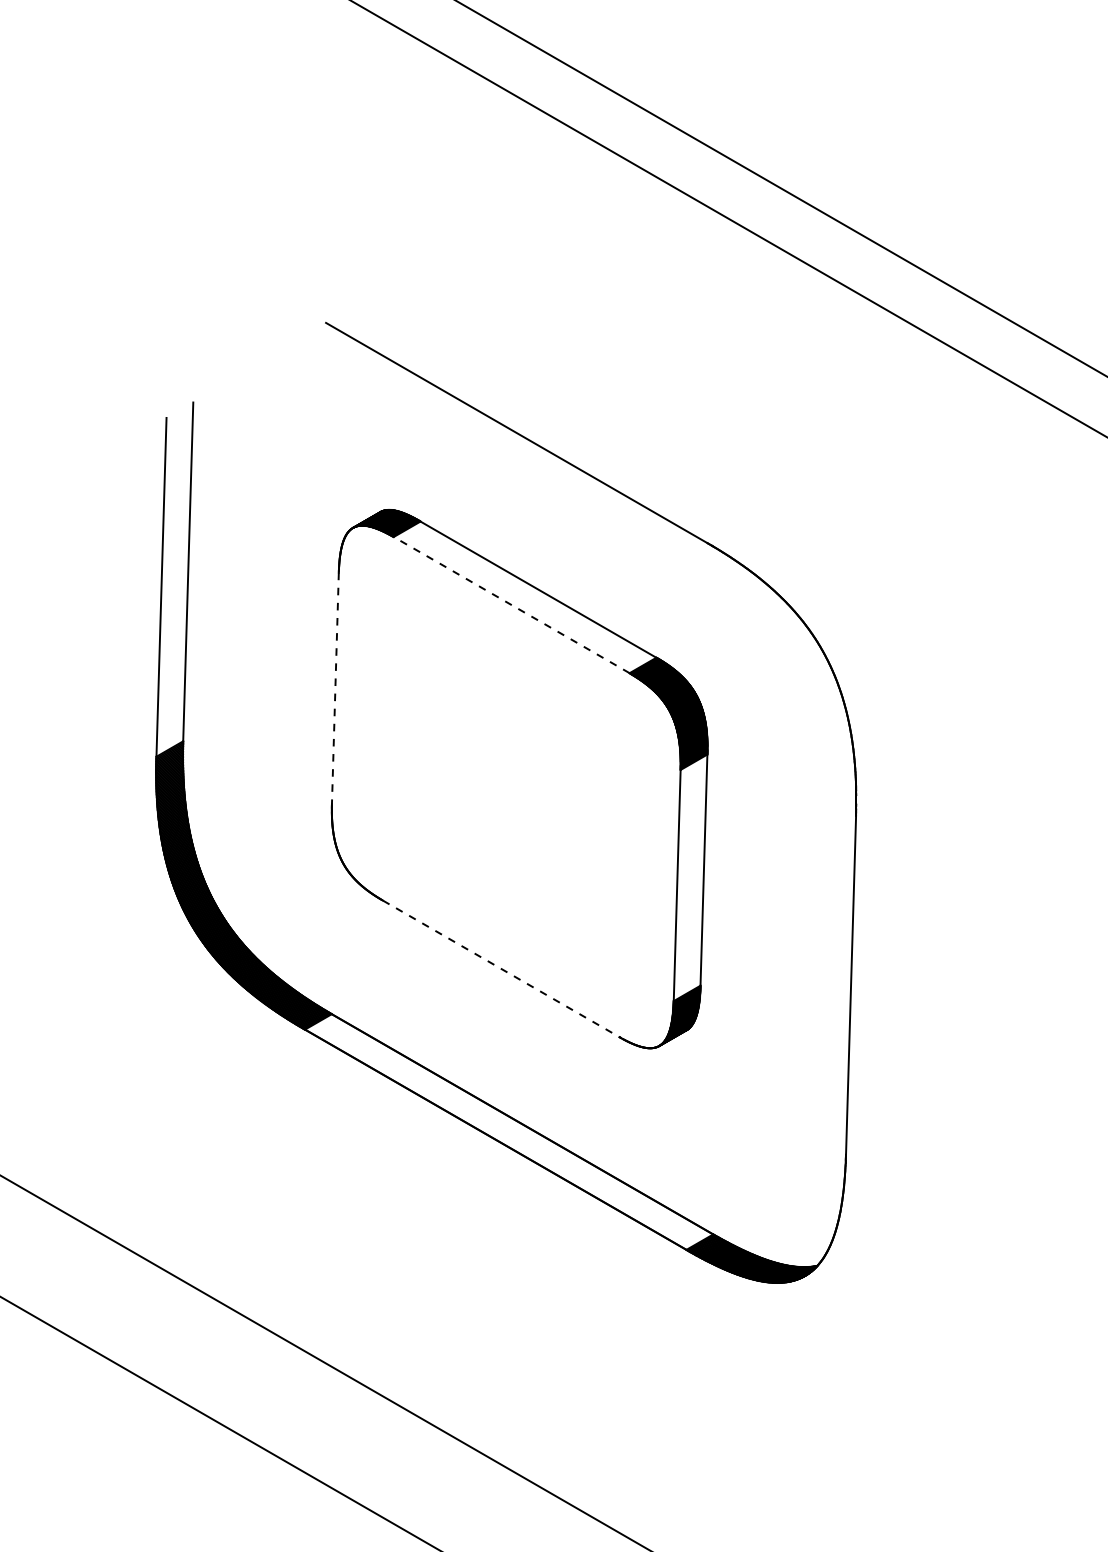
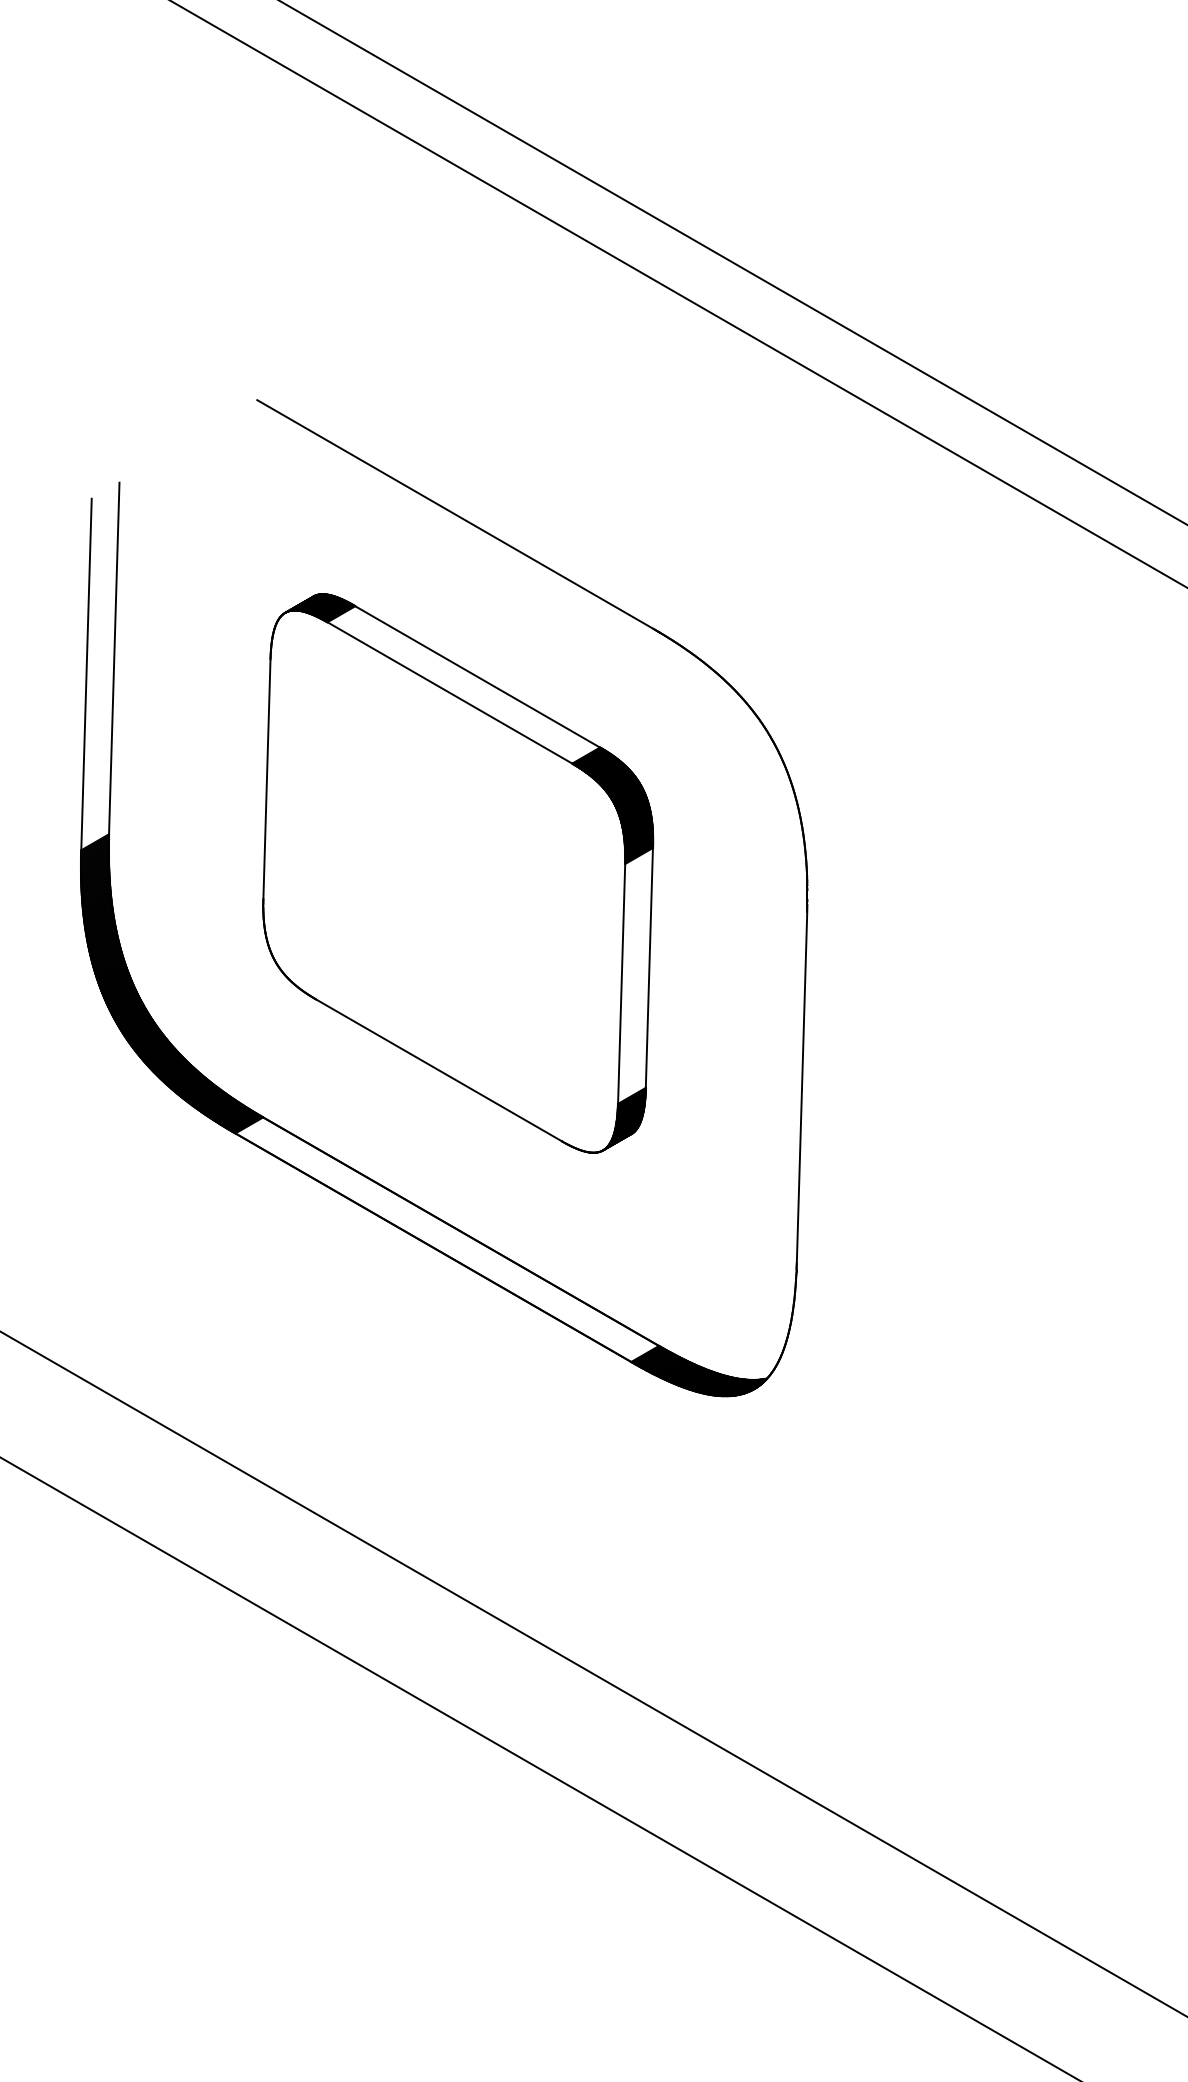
line: (511, 604) -> (449, 692), dashed -> solid
line: (334, 688) -> (266, 779), dashed -> solid
line: (502, 968) -> (440, 1070), dashed -> solid

